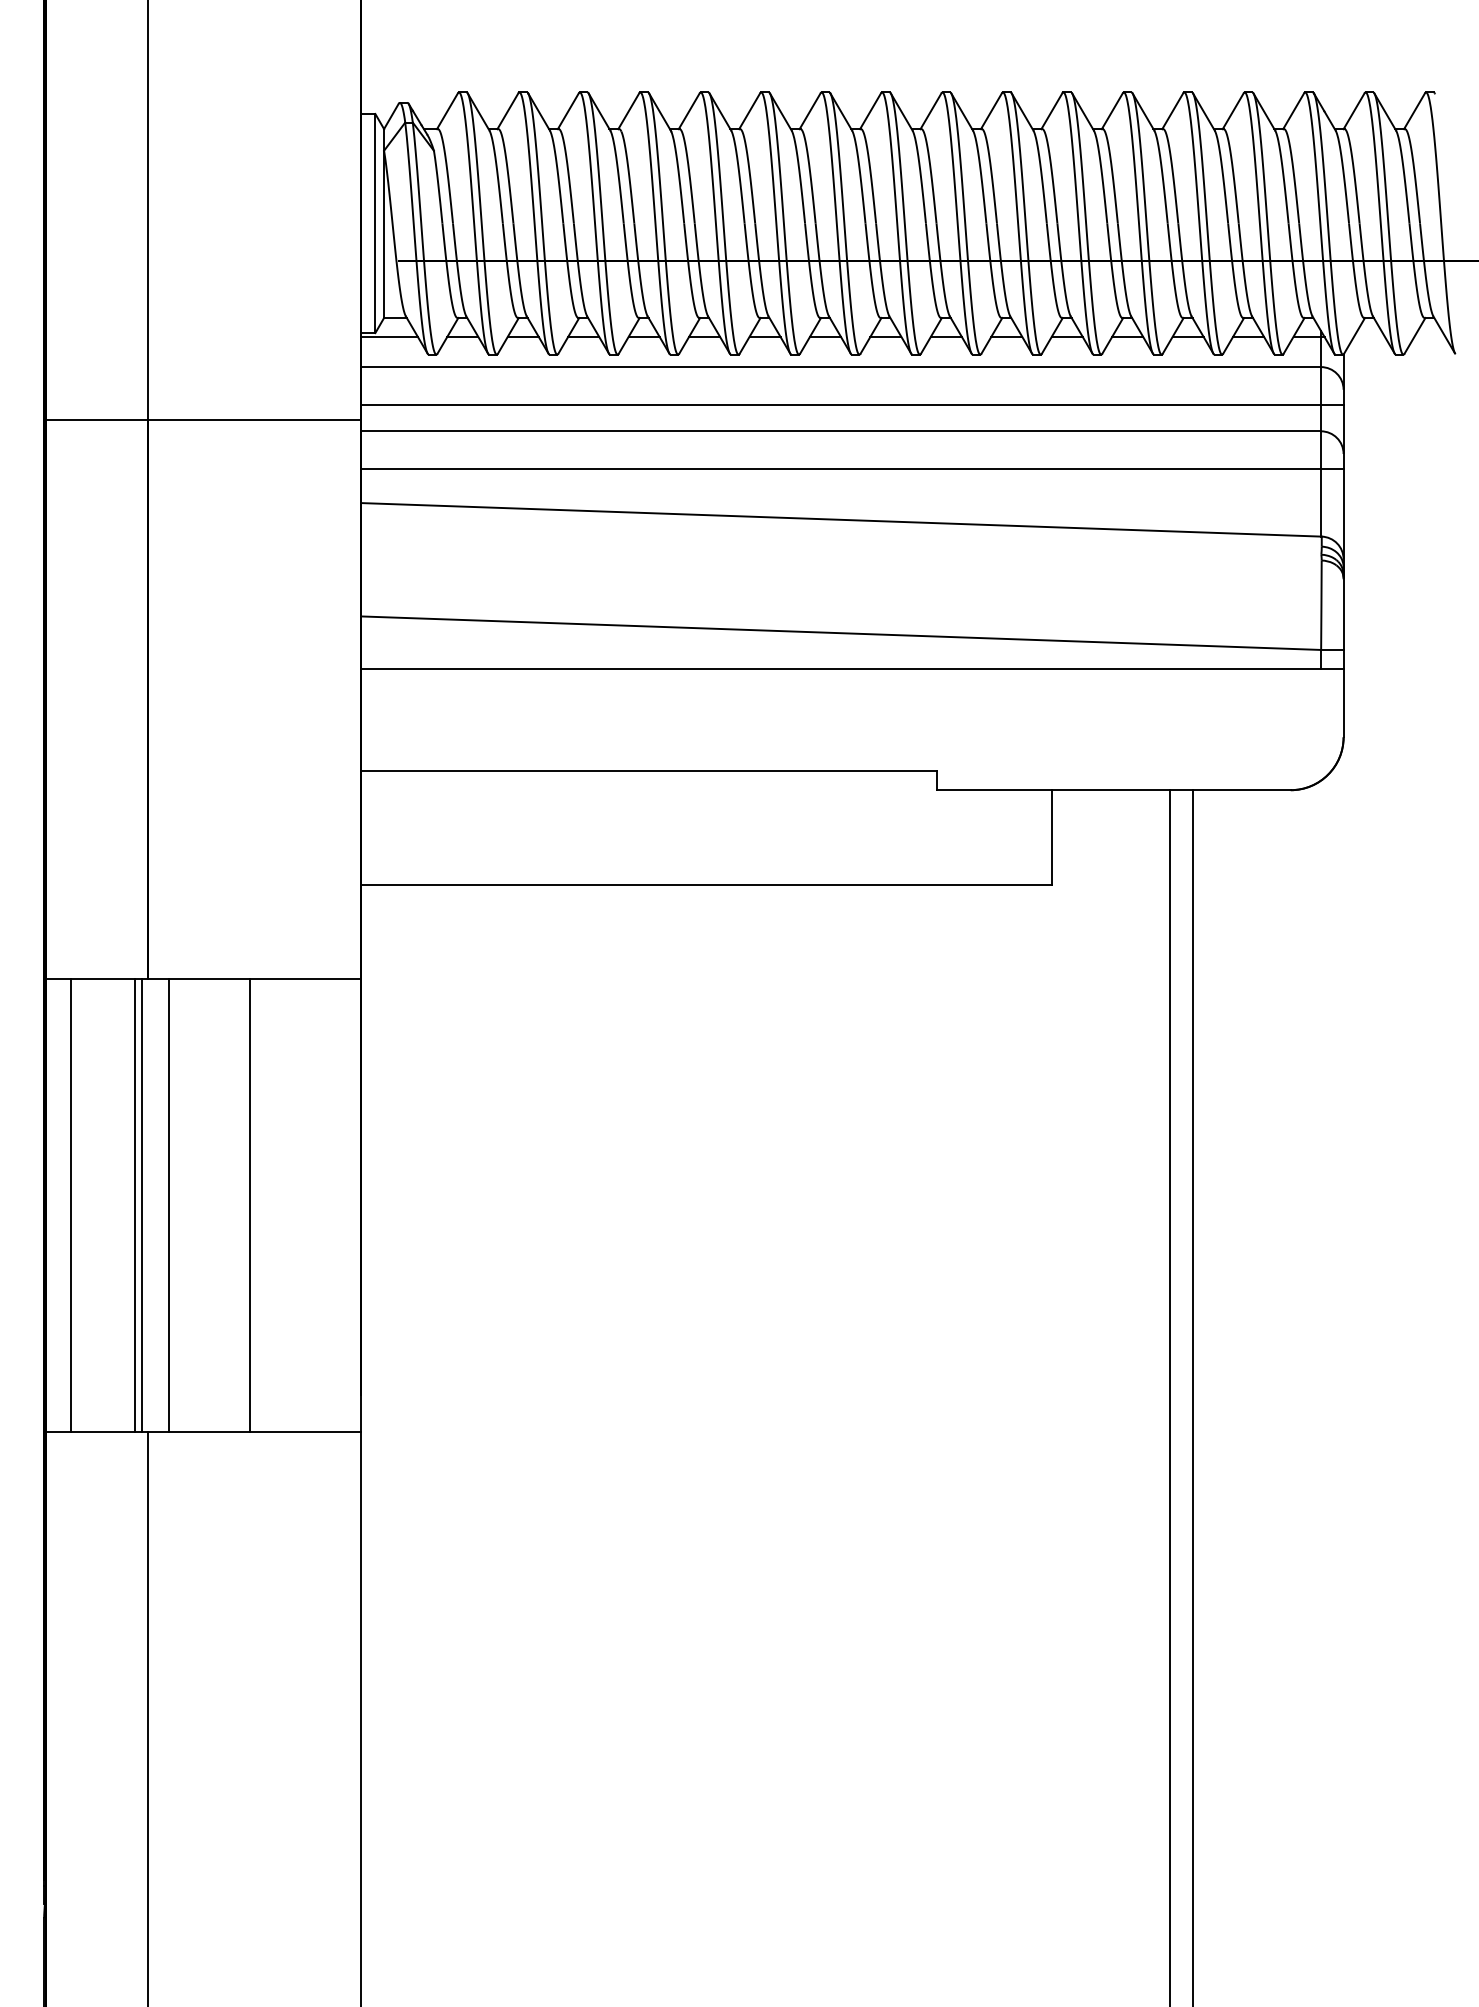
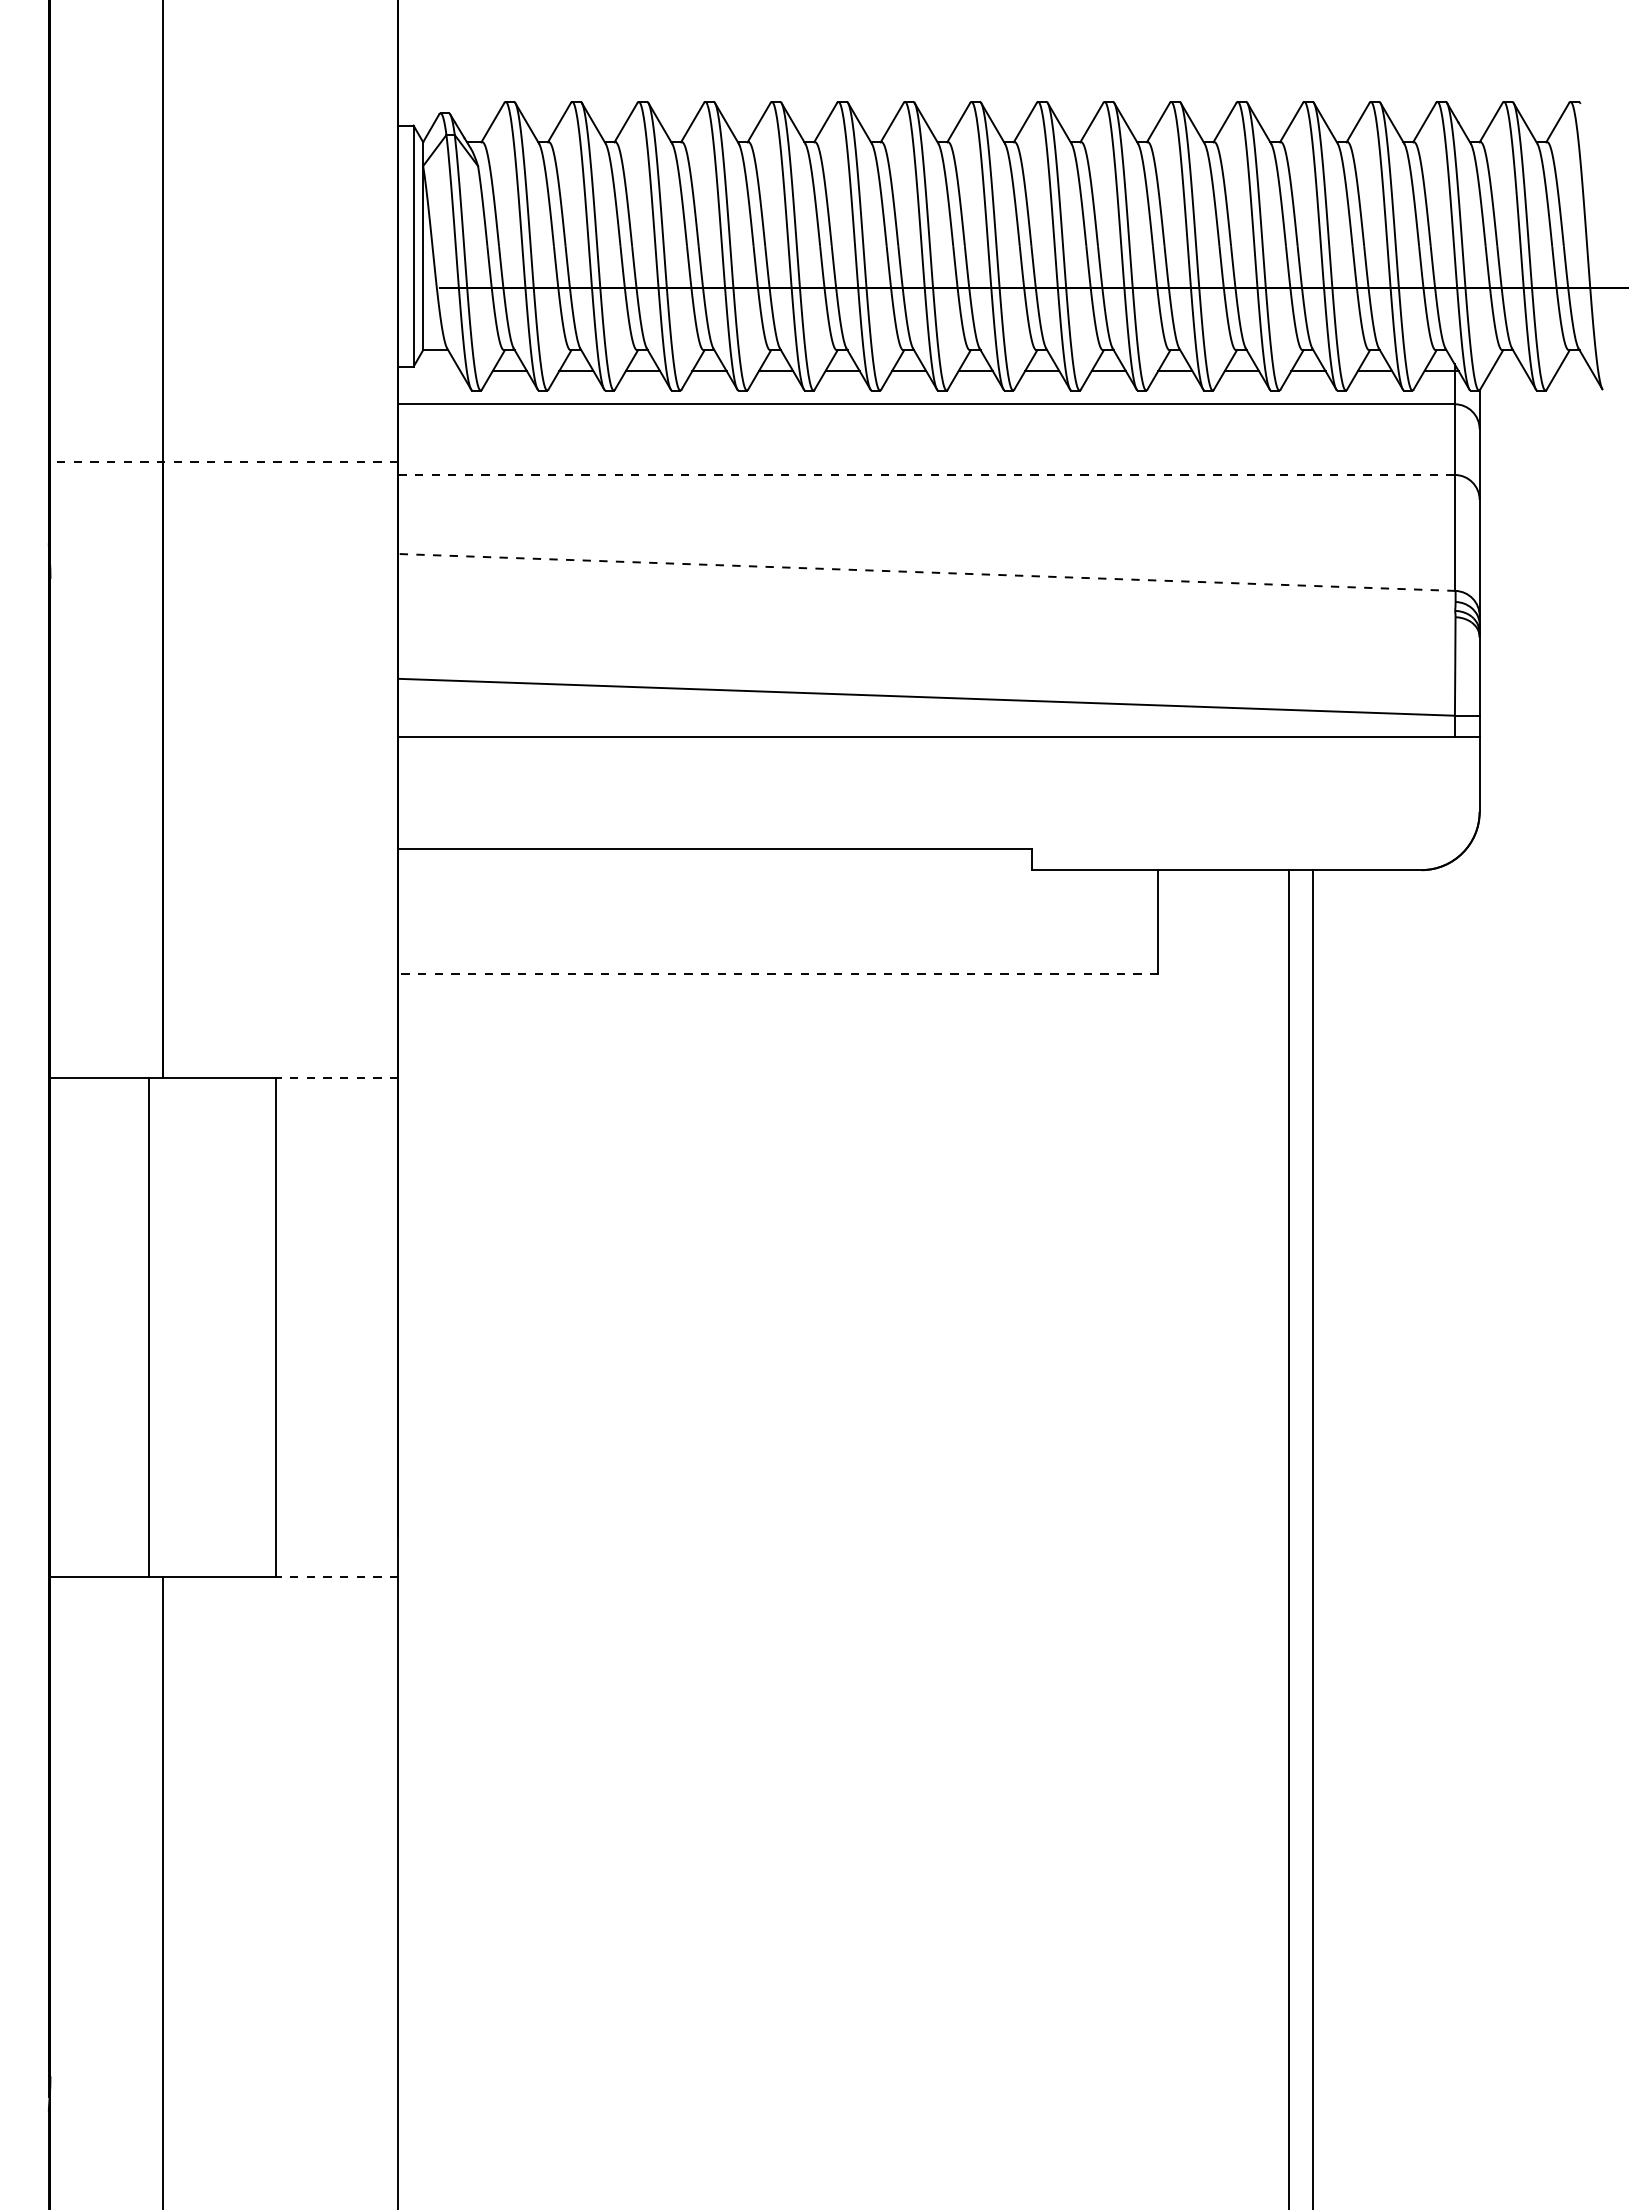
line: (389, 336) -> (429, 370), removed
line: (852, 404) -> (938, 445), removed
line: (202, 419) -> (223, 462), solid -> dashed
line: (840, 430) -> (925, 474), solid -> dashed
line: (852, 469) -> (938, 516), removed
line: (841, 519) -> (926, 572), solid -> dashed
line: (705, 884) -> (777, 974), solid -> dashed
line: (305, 979) -> (336, 1078), solid -> dashed
line: (71, 1205) -> (78, 1327), removed
line: (141, 1205) -> (156, 1327), removed
line: (168, 1205) -> (185, 1327), removed
line: (305, 1432) -> (336, 1577), solid -> dashed

